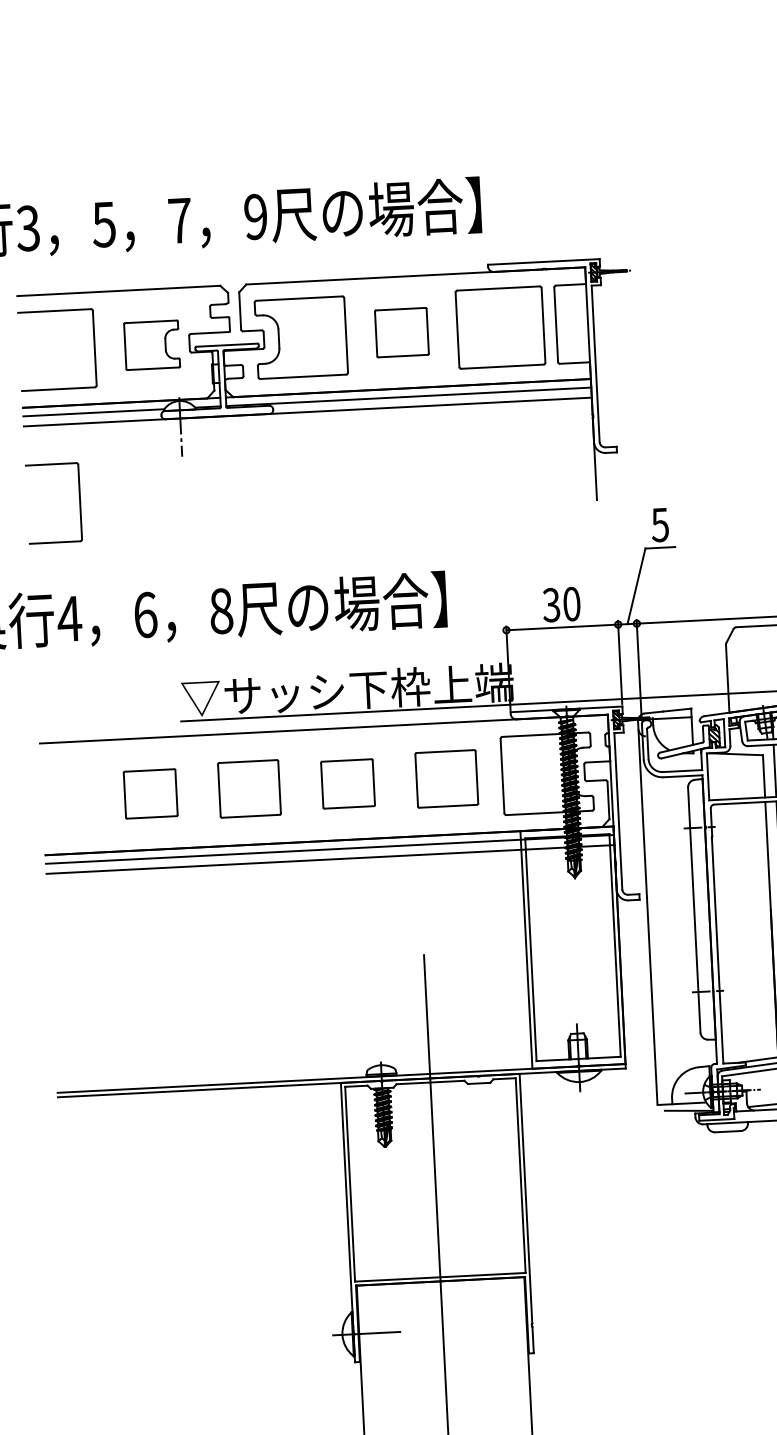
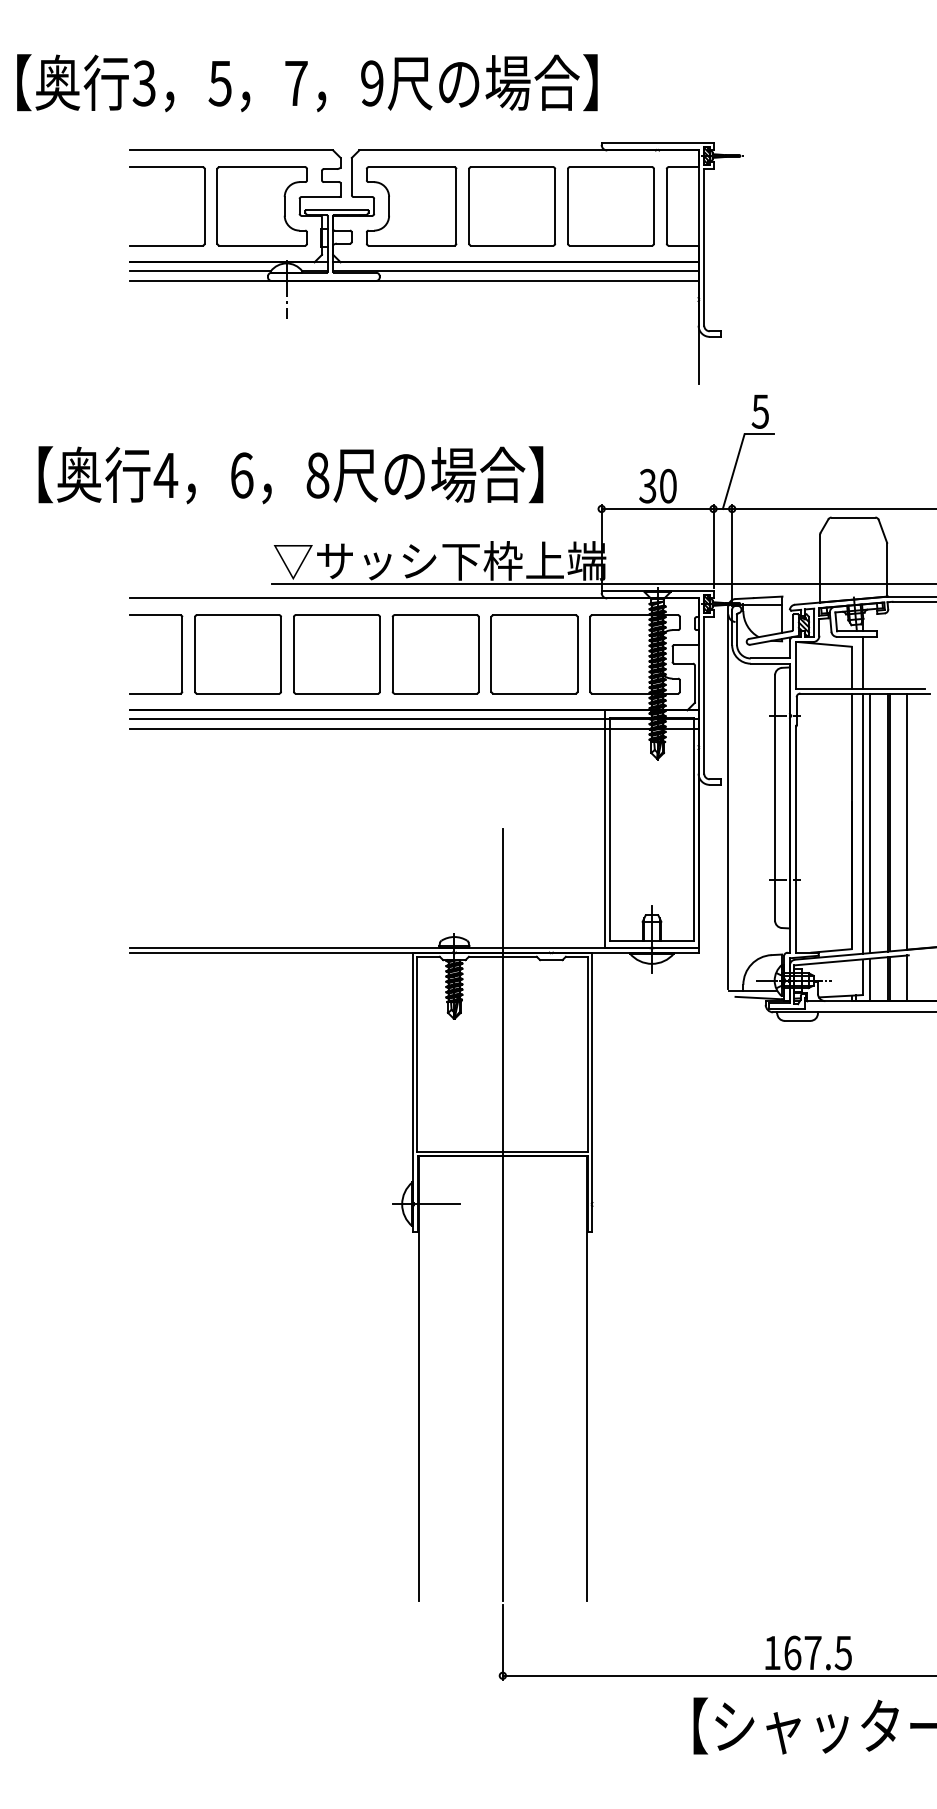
part: (402, 332) -> (512, 206), size x1.67
part: (151, 345) -> (261, 206), size x1.67
part: (79, 502) -> (181, 654), moved
part: (446, 779) -> (534, 654), size x1.43
part: (347, 784) -> (435, 654), size x1.67
part: (249, 789) -> (336, 654), size x1.43
part: (150, 794) -> (237, 654), size x1.67

